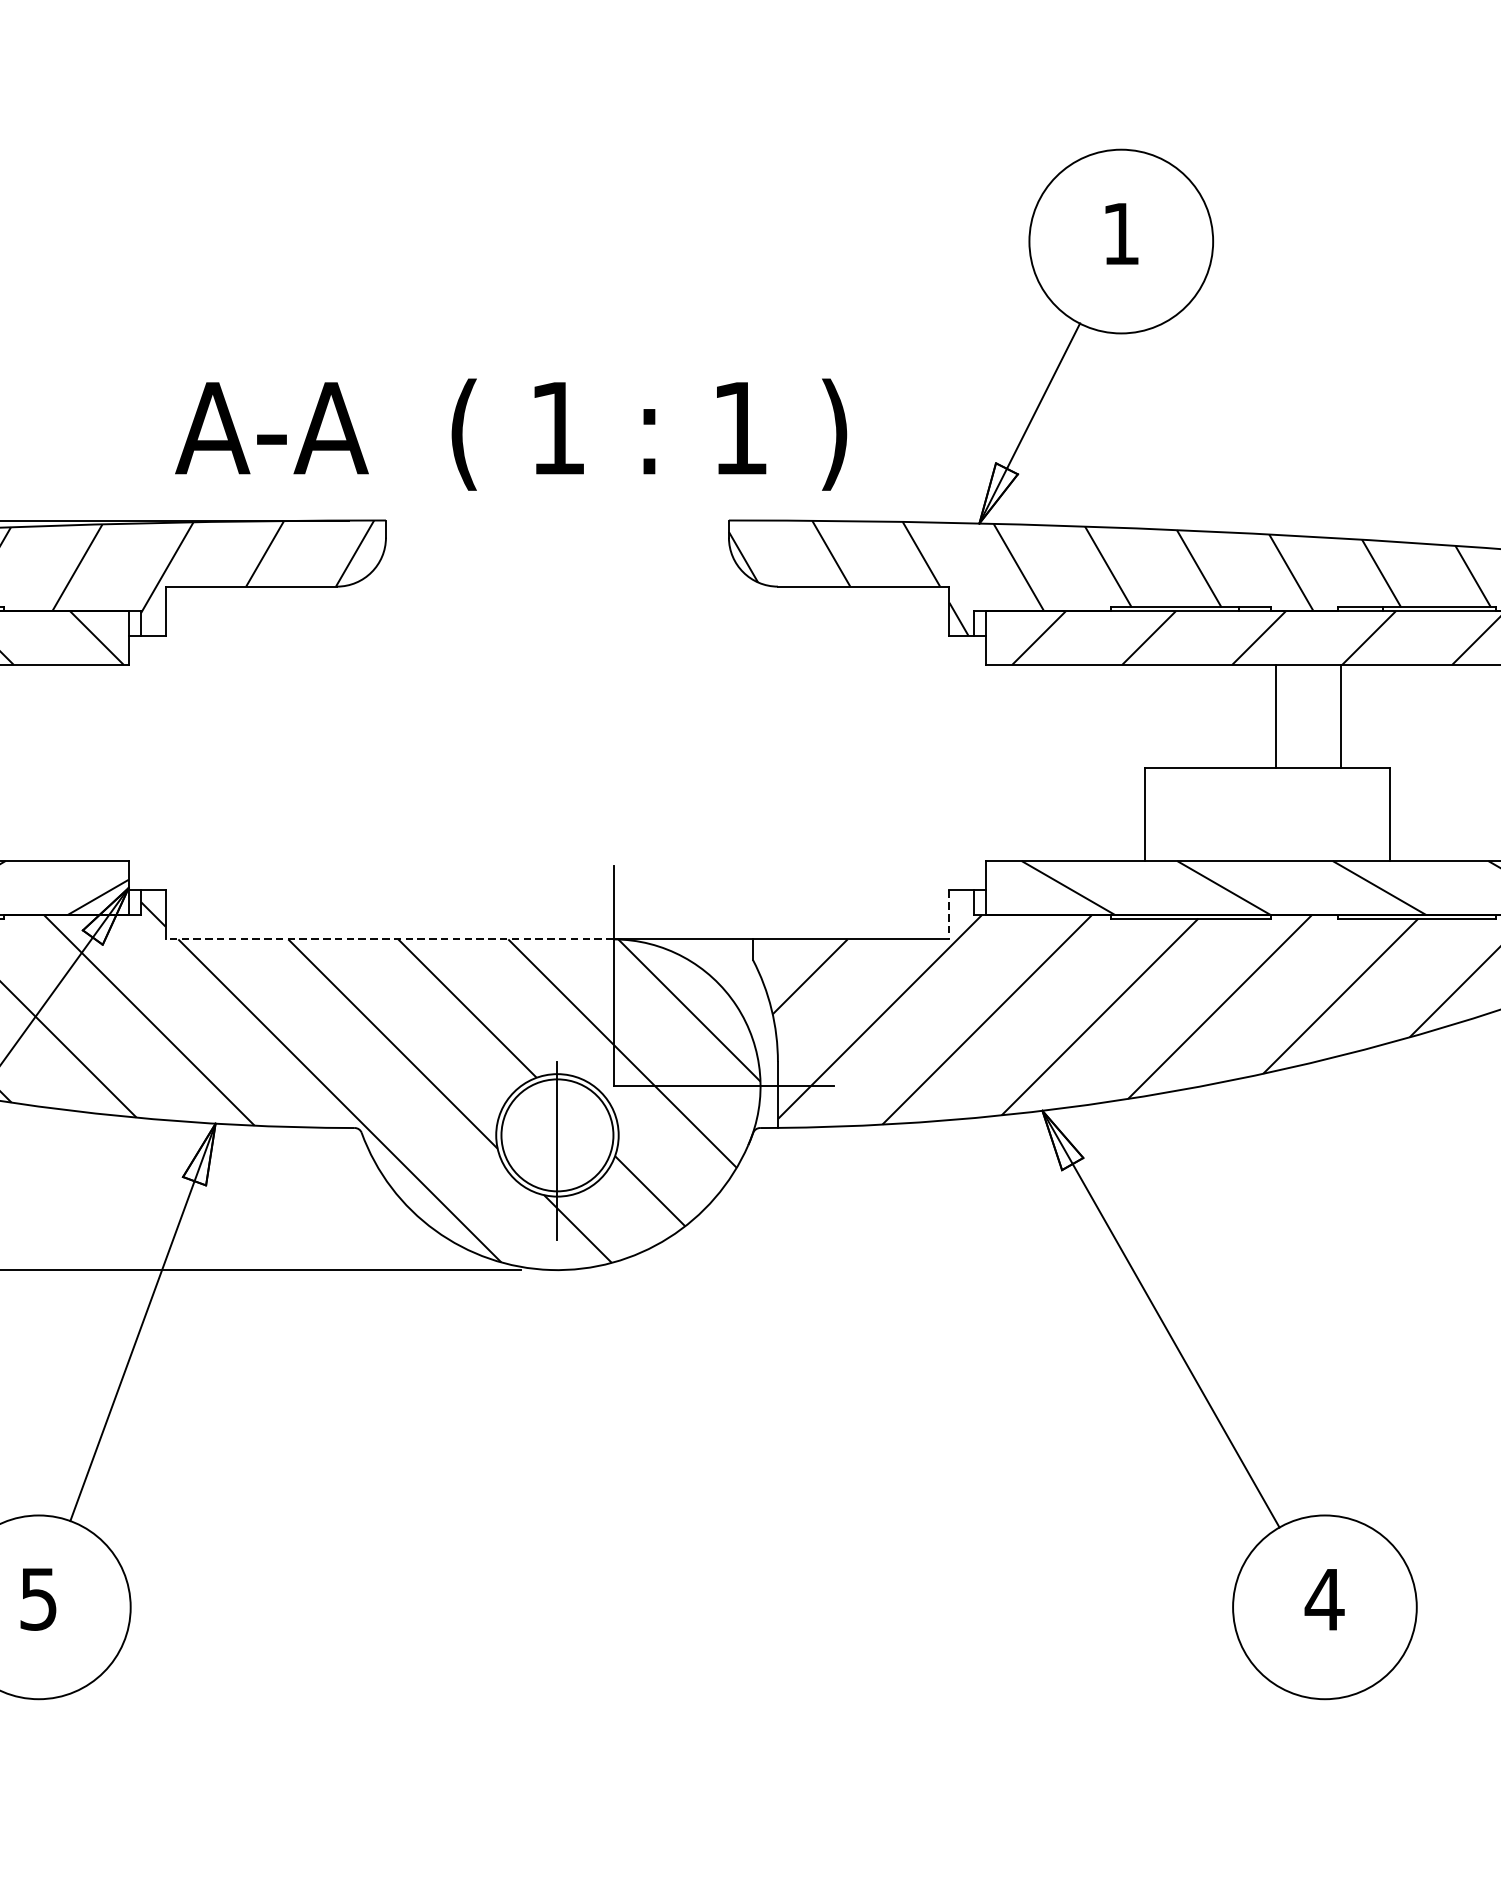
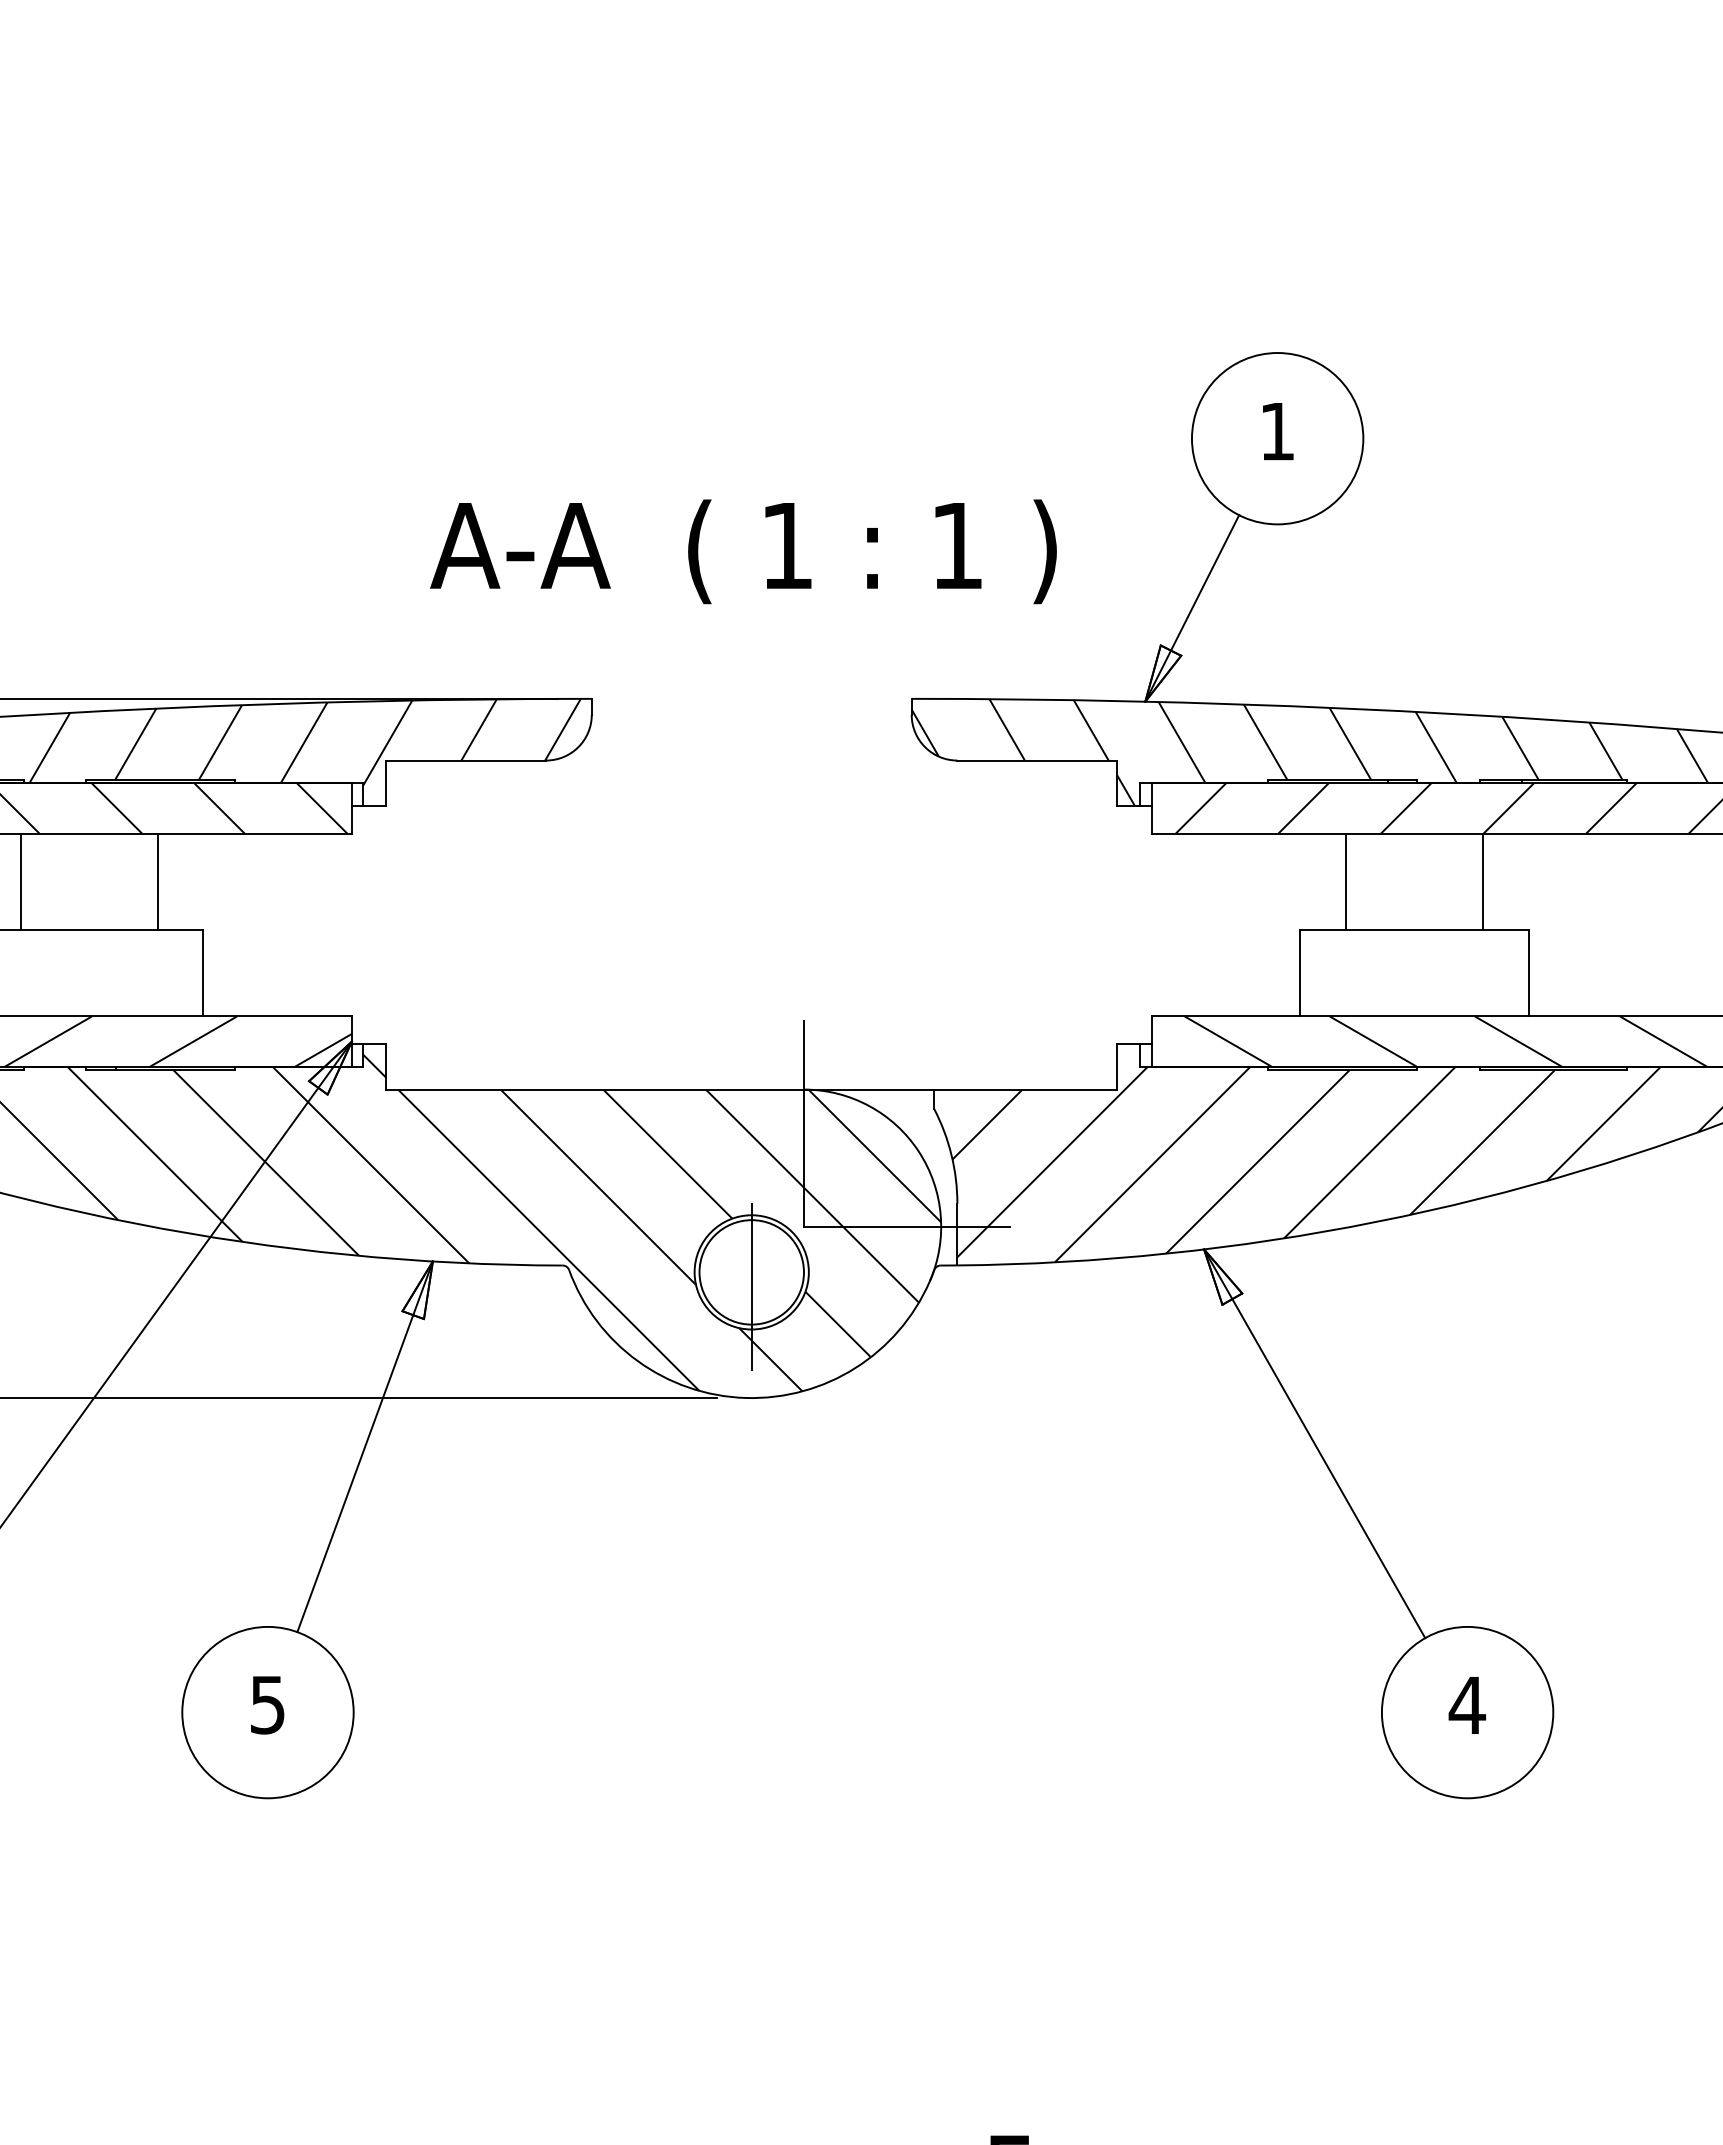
text: (511, 434) -> (743, 551), moved
line: (1275, 716) -> (1345, 881), moved
line: (949, 914) -> (1117, 1066), dashed -> solid
line: (389, 939) -> (595, 1089), dashed -> solid

